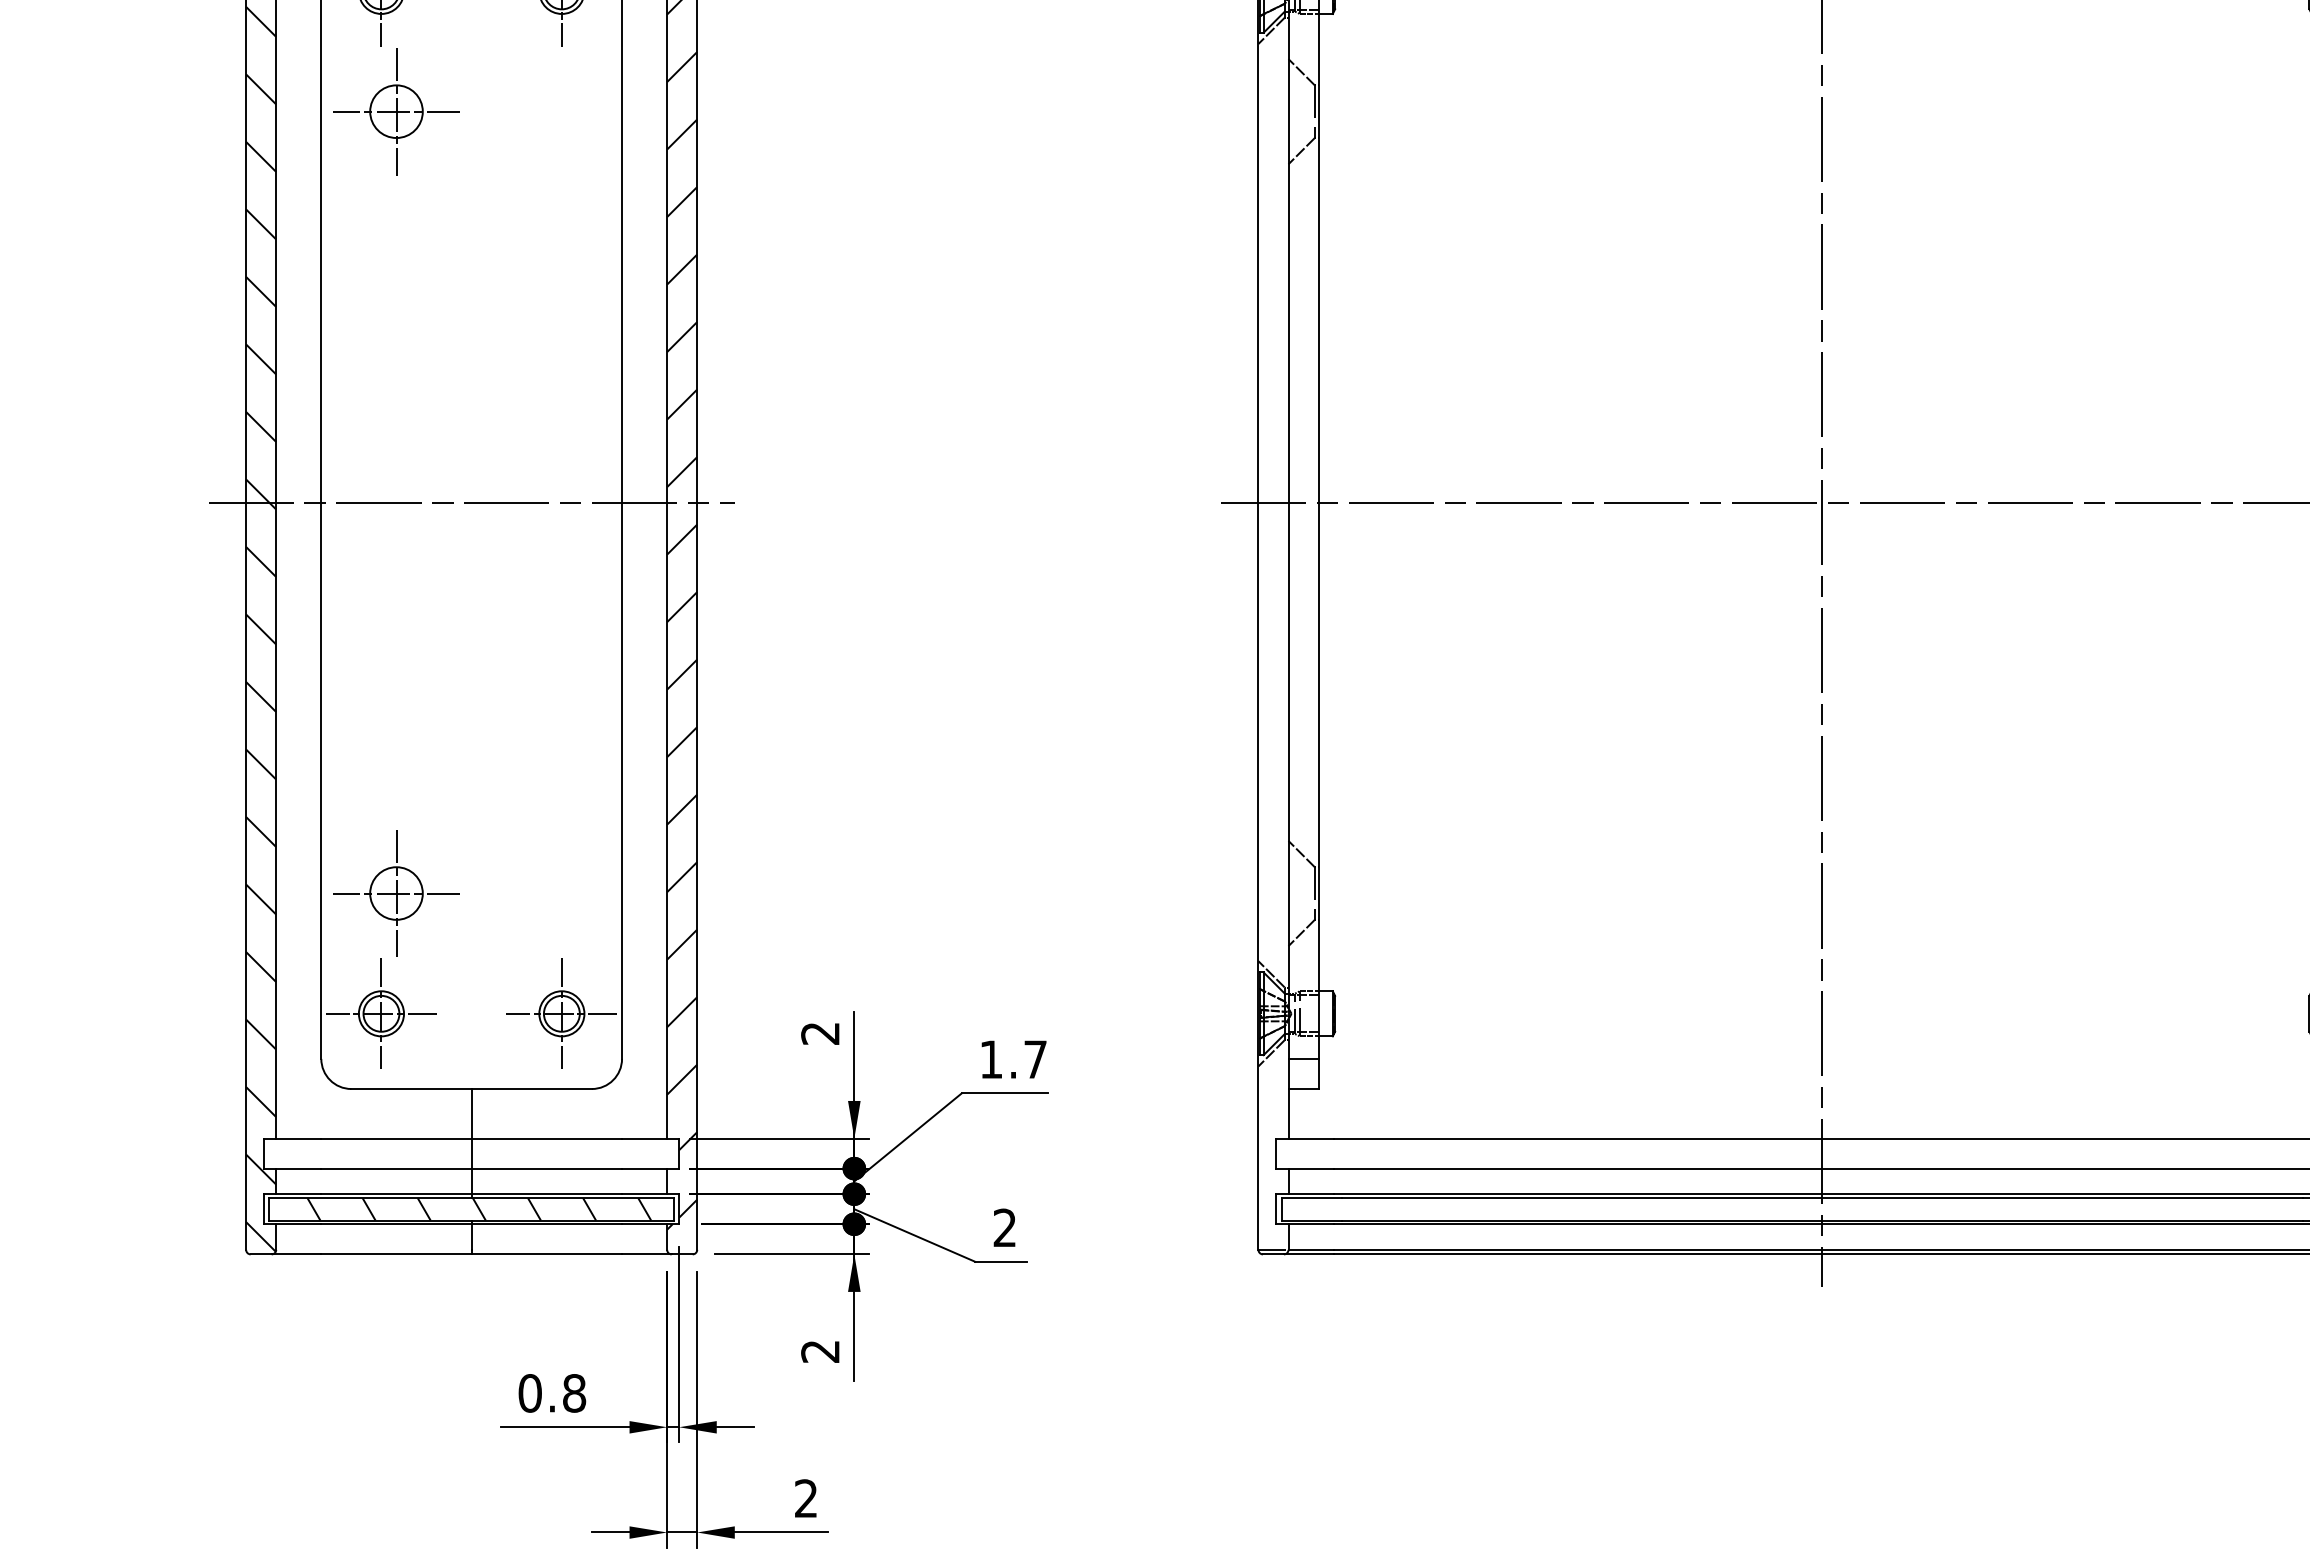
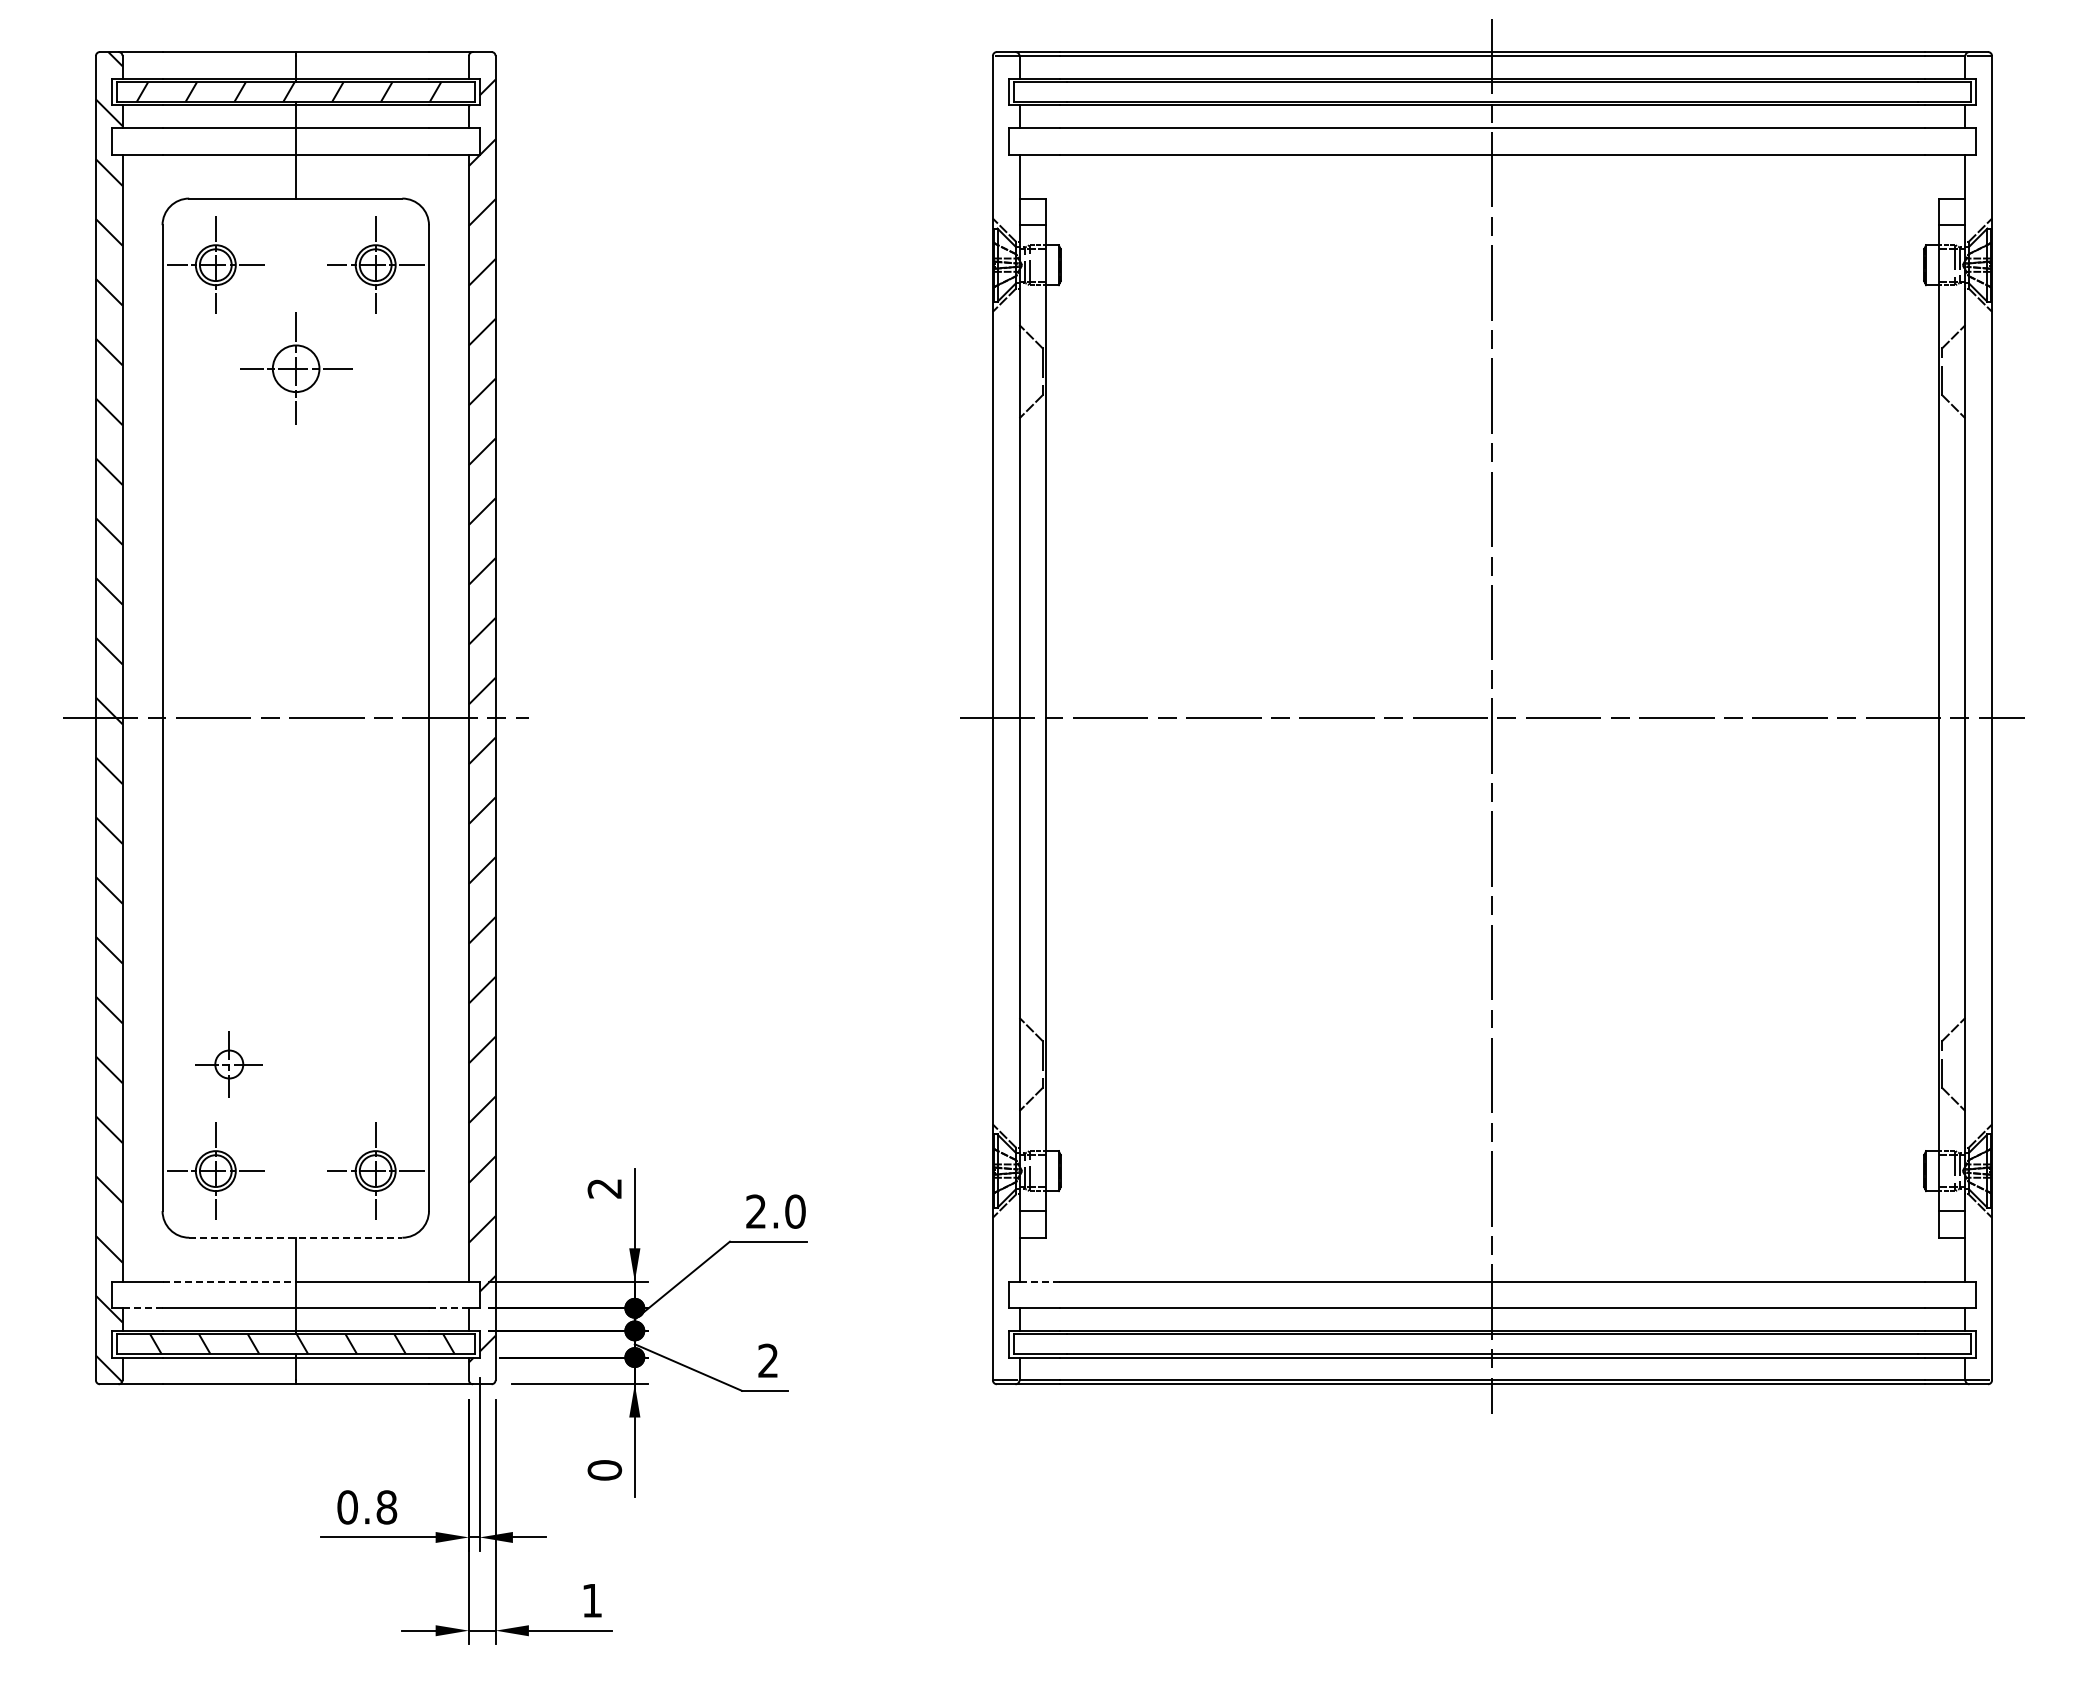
part: (396, 111) -> (296, 368), moved
part: (396, 893) -> (229, 1064), size x0.6
text: (1013, 1059) -> (775, 1211), 1.7 -> 2.0
line: (471, 1088) -> (295, 1237), solid -> dashed
line: (396, 1138) -> (229, 1281), solid -> dashed
line: (1311, 1138) -> (1039, 1281), solid -> dashed
line: (298, 1168) -> (142, 1308), solid -> dashed
line: (644, 1168) -> (448, 1308), solid -> dashed
text: (820, 1351) -> (604, 1470), 2 -> 0
text: (805, 1498) -> (591, 1600), 2 -> 1

